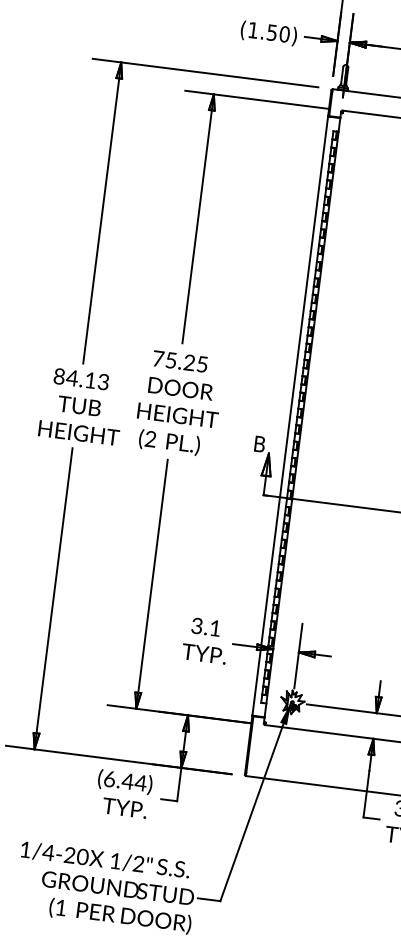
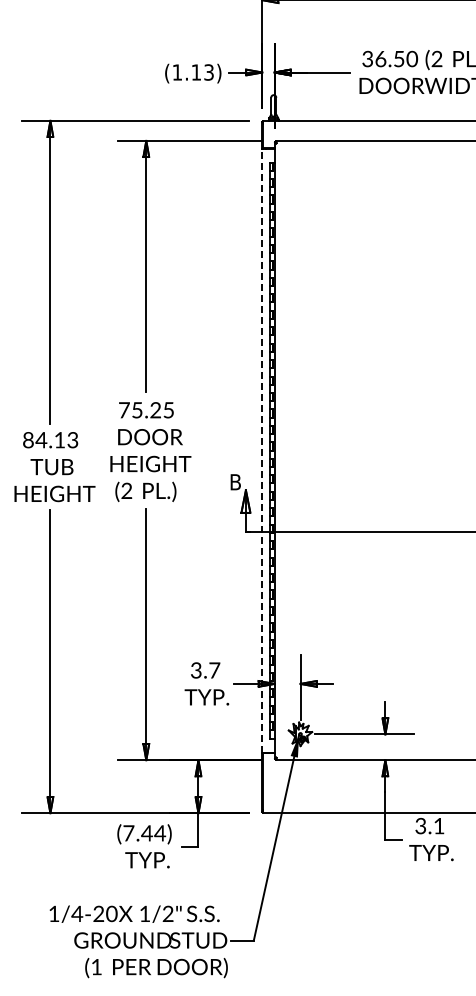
text: (278, 33) -> (202, 72), (1.50) -> (1.13)
line: (290, 416) -> (262, 450), solid -> dashed
text: (215, 628) -> (214, 670), 3.1 -> 3.7
text: (109, 779) -> (128, 833), (6.44) -> (7.44)

